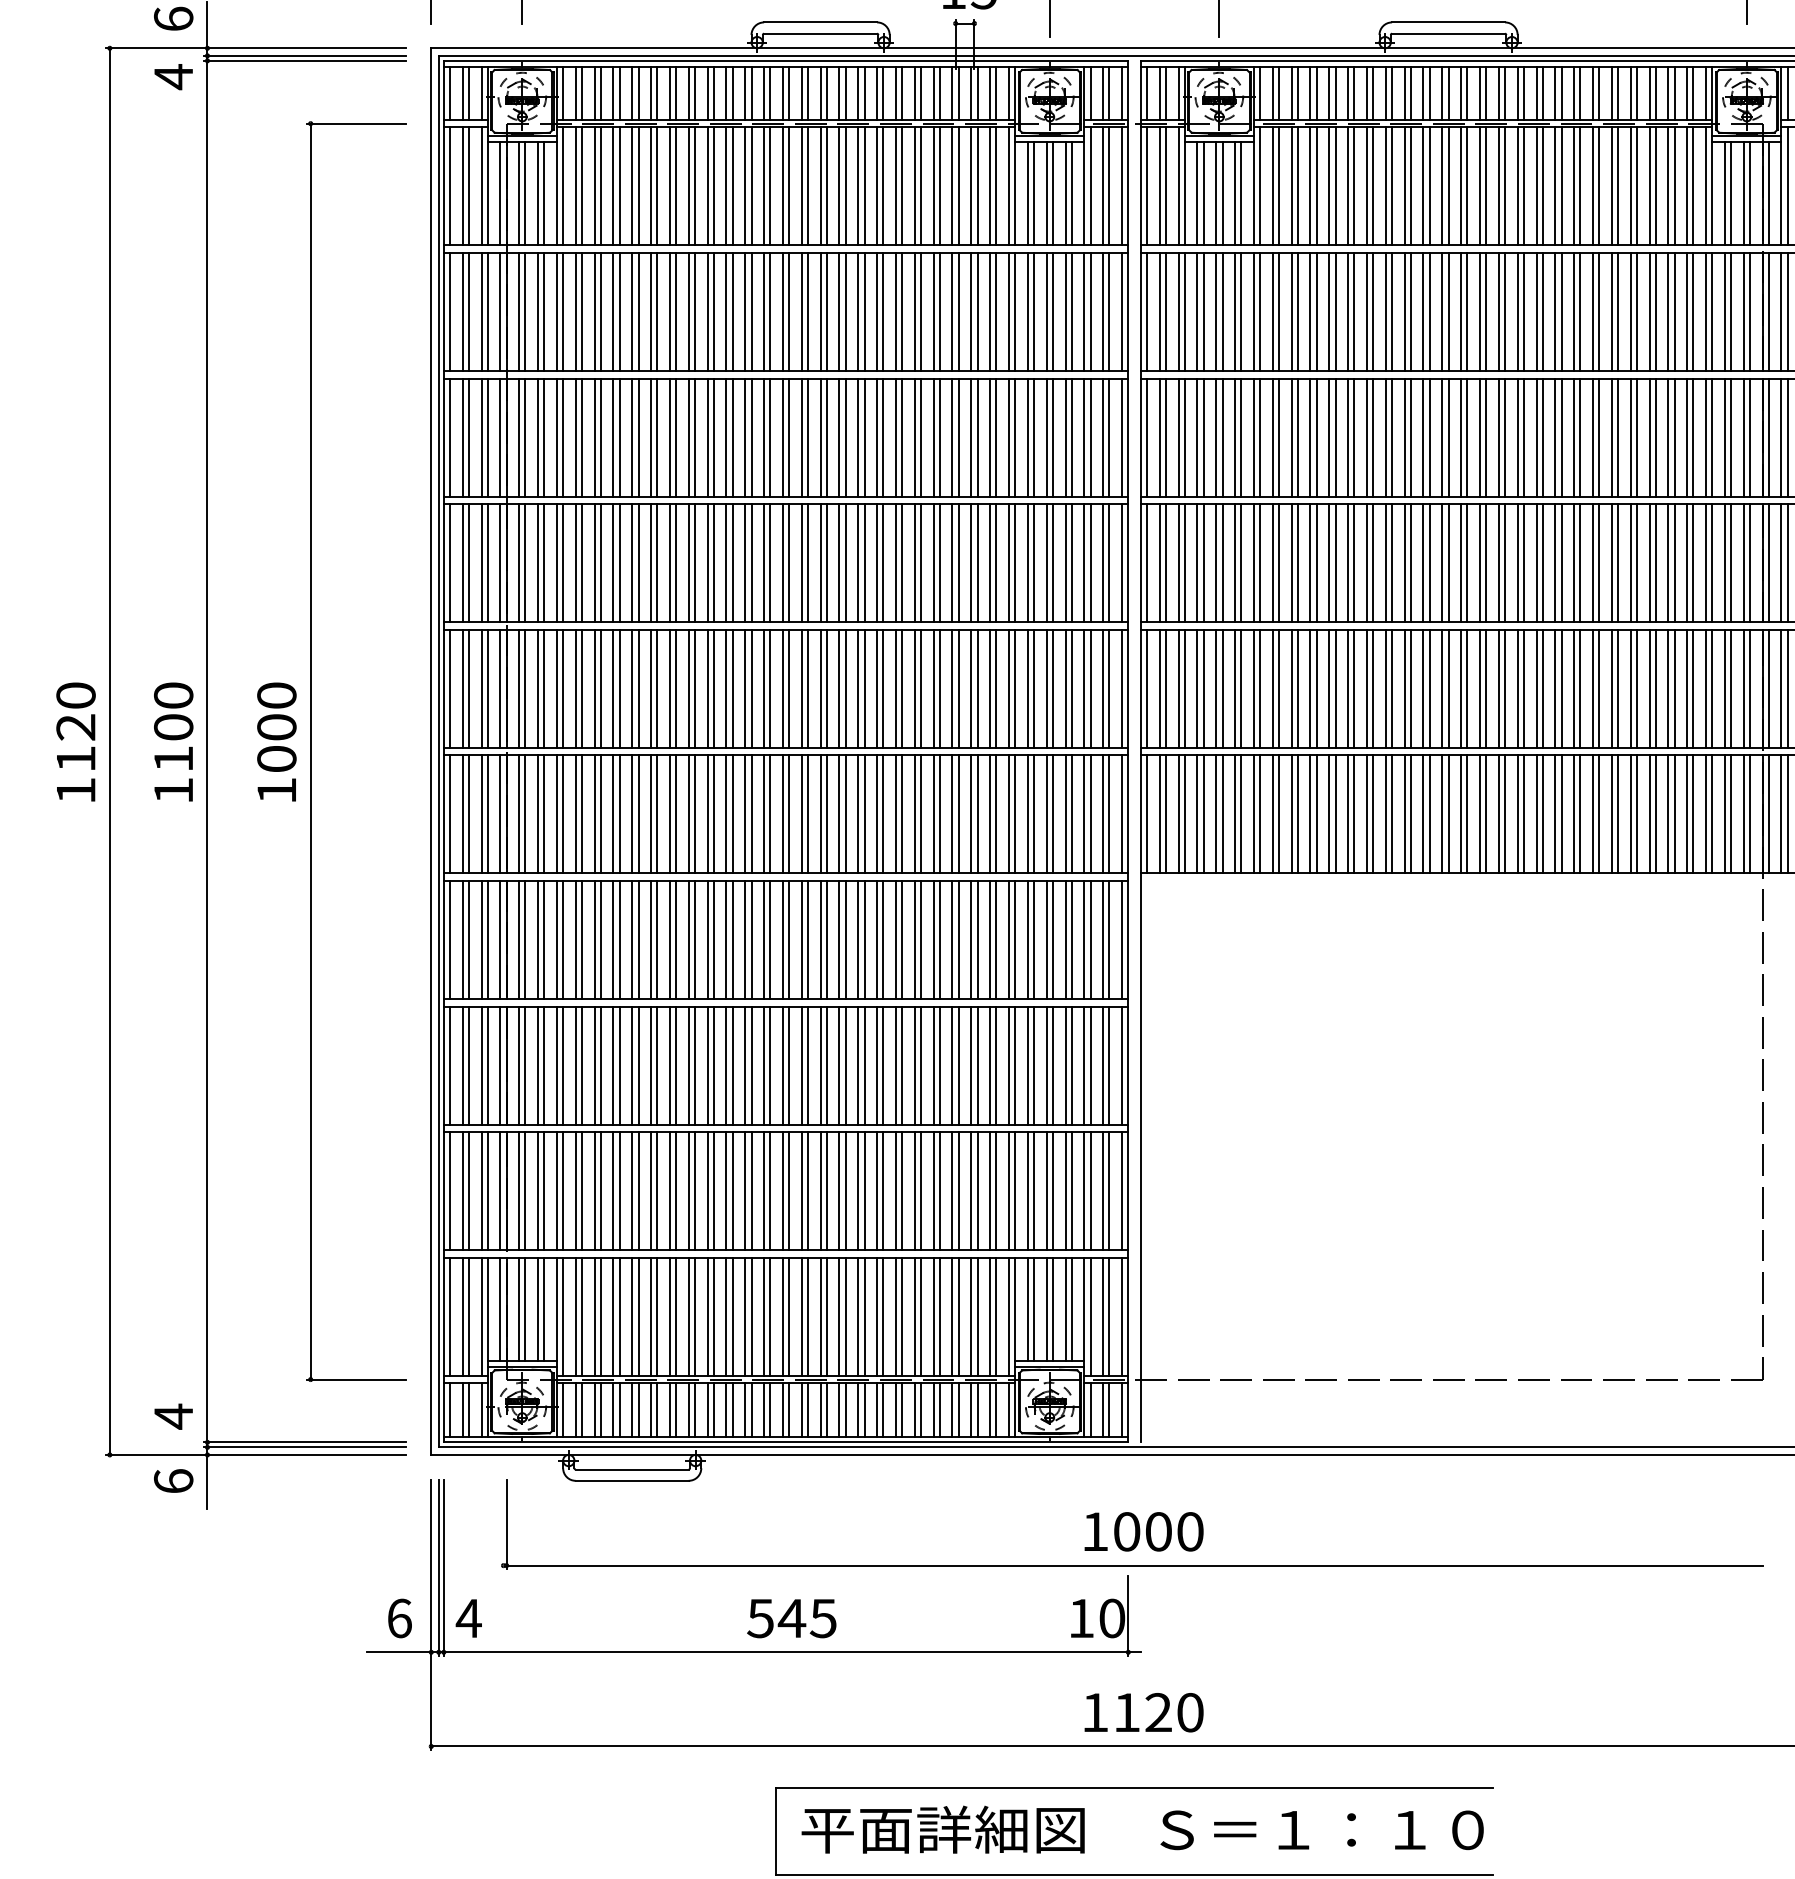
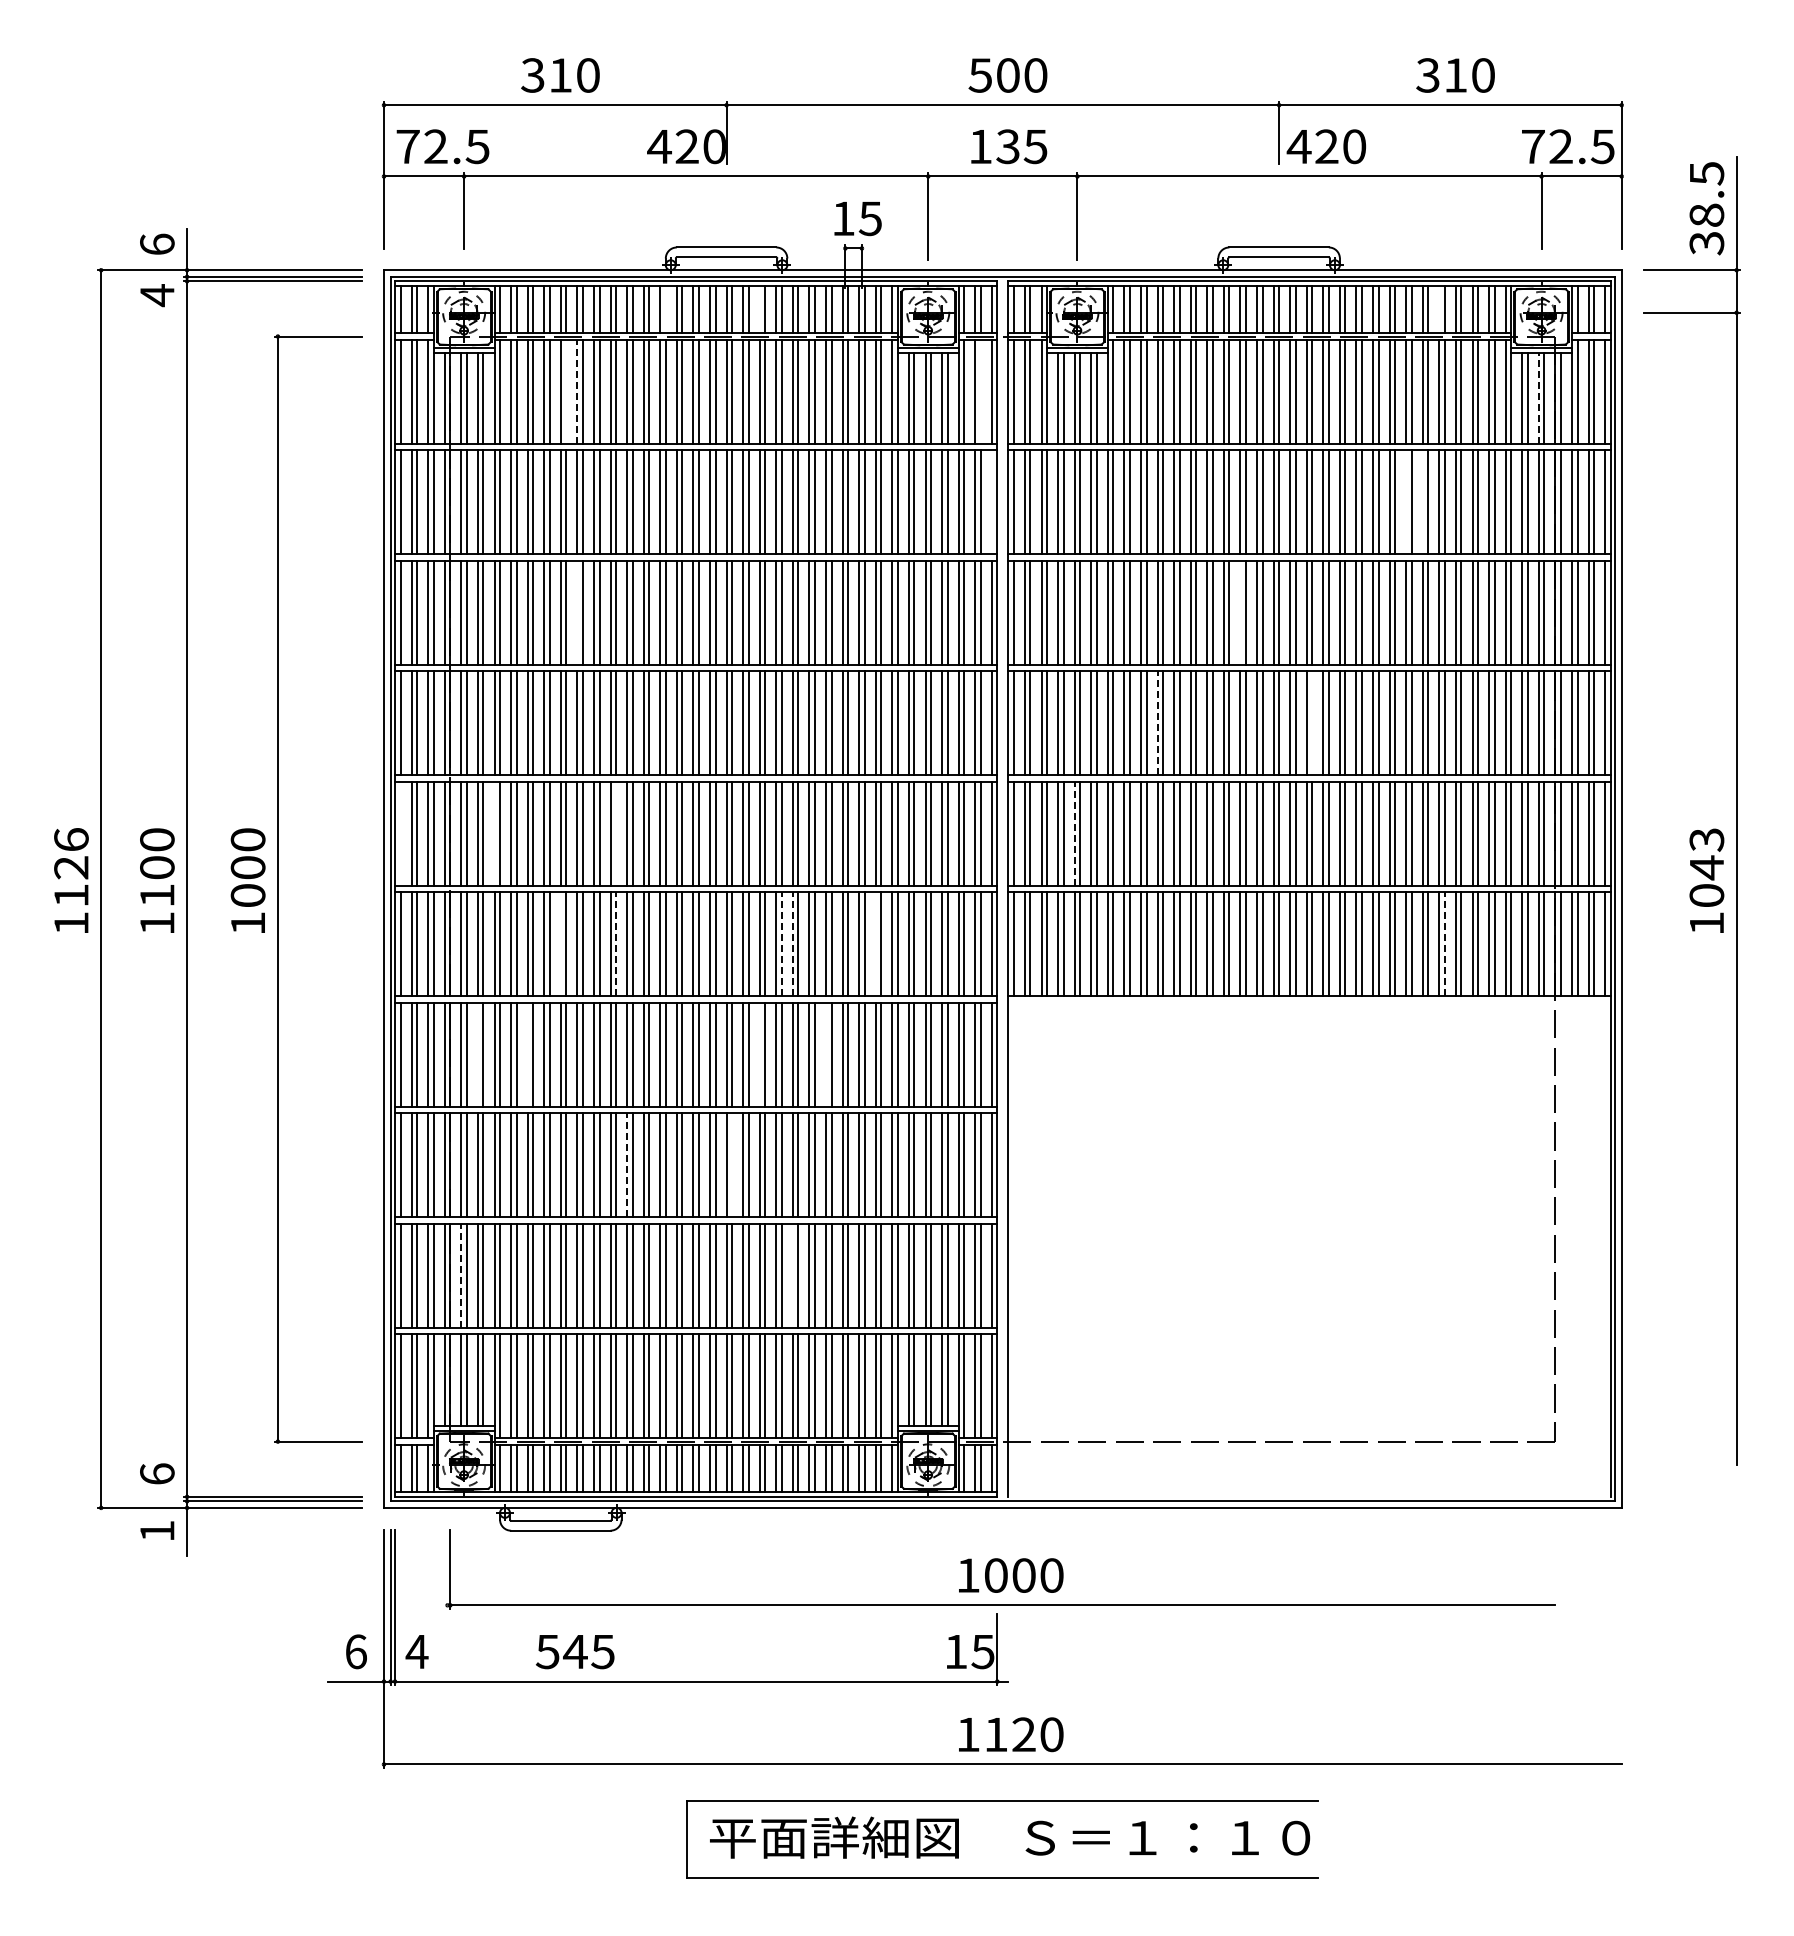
line: (751, 92) -> (665, 309), removed
line: (858, 92) -> (759, 309), removed
line: (1630, 92) -> (1439, 309), removed
line: (638, 186) -> (566, 391), removed
line: (651, 186) -> (577, 391), solid -> dashed
line: (1109, 186) -> (980, 391), removed
line: (1743, 194) -> (1538, 398), solid -> dashed
line: (1121, 312) -> (991, 502), removed
line: (1593, 312) -> (1406, 502), removed
line: (1611, 312) -> (1422, 502), removed
line: (651, 437) -> (577, 612), removed
line: (1404, 437) -> (1240, 612), removed
line: (1310, 563) -> (1157, 723), solid -> dashed
line: (1486, 563) -> (1312, 723), removed
line: (450, 688) -> (400, 833), removed
line: (556, 688) -> (494, 833), removed
line: (695, 688) -> (616, 833), removed
line: (1216, 688) -> (1074, 833), solid -> dashed
text: (76, 695) -> (71, 839), 1120 -> 1126
line: (631, 814) -> (560, 944), removed
line: (695, 814) -> (616, 944), solid -> dashed
line: (883, 814) -> (781, 944), solid -> dashed
line: (895, 814) -> (792, 944), solid -> dashed
line: (989, 814) -> (875, 944), removed
line: (1636, 814) -> (1444, 944), solid -> dashed
line: (537, 939) -> (477, 1054), removed
line: (594, 939) -> (527, 1054), removed
line: (858, 939) -> (759, 1054), removed
line: (934, 939) -> (826, 1054), removed
line: (707, 1065) -> (627, 1165), solid -> dashed
line: (827, 1065) -> (732, 1165), removed
line: (519, 1190) -> (461, 1275), solid -> dashed
line: (895, 1190) -> (792, 1275), removed
text: (173, 1415) -> (157, 1473), 4 -> 6
text: (173, 1480) -> (157, 1530), 6 -> 1
text: (1111, 1618) -> (982, 1651), 10 -> 15
text: (790, 1619) -> (574, 1652), moved

